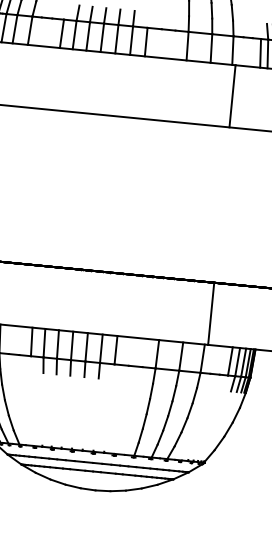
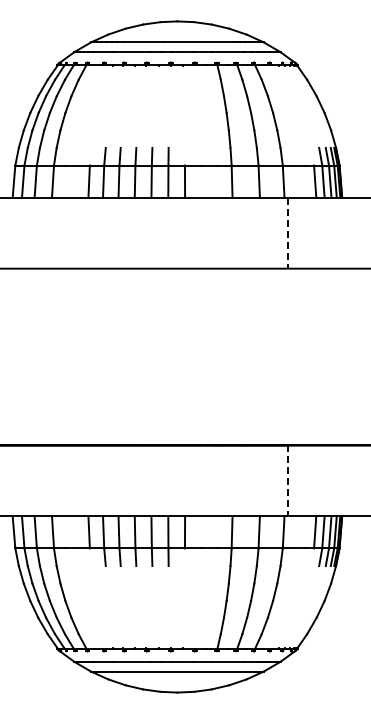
line: (232, 96) -> (288, 233), solid -> dashed
line: (211, 314) -> (288, 481), solid -> dashed

